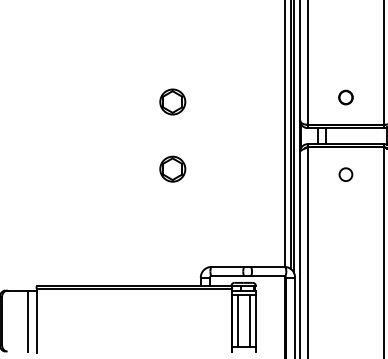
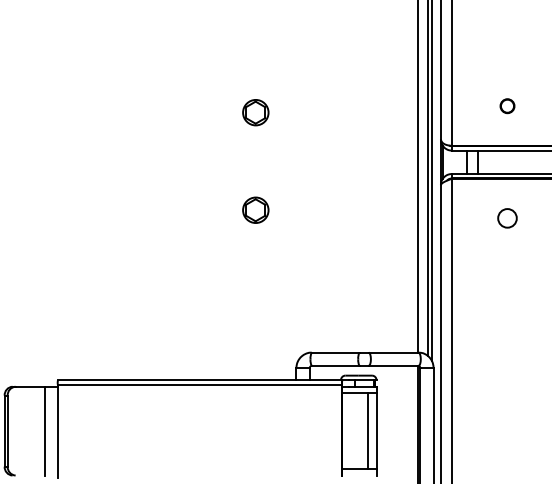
part: (345, 97) -> (506, 106), size x0.7
part: (172, 101) -> (255, 111), size x0.7
part: (172, 168) -> (255, 209), size x0.7
line: (237, 321) -> (349, 431), removed

